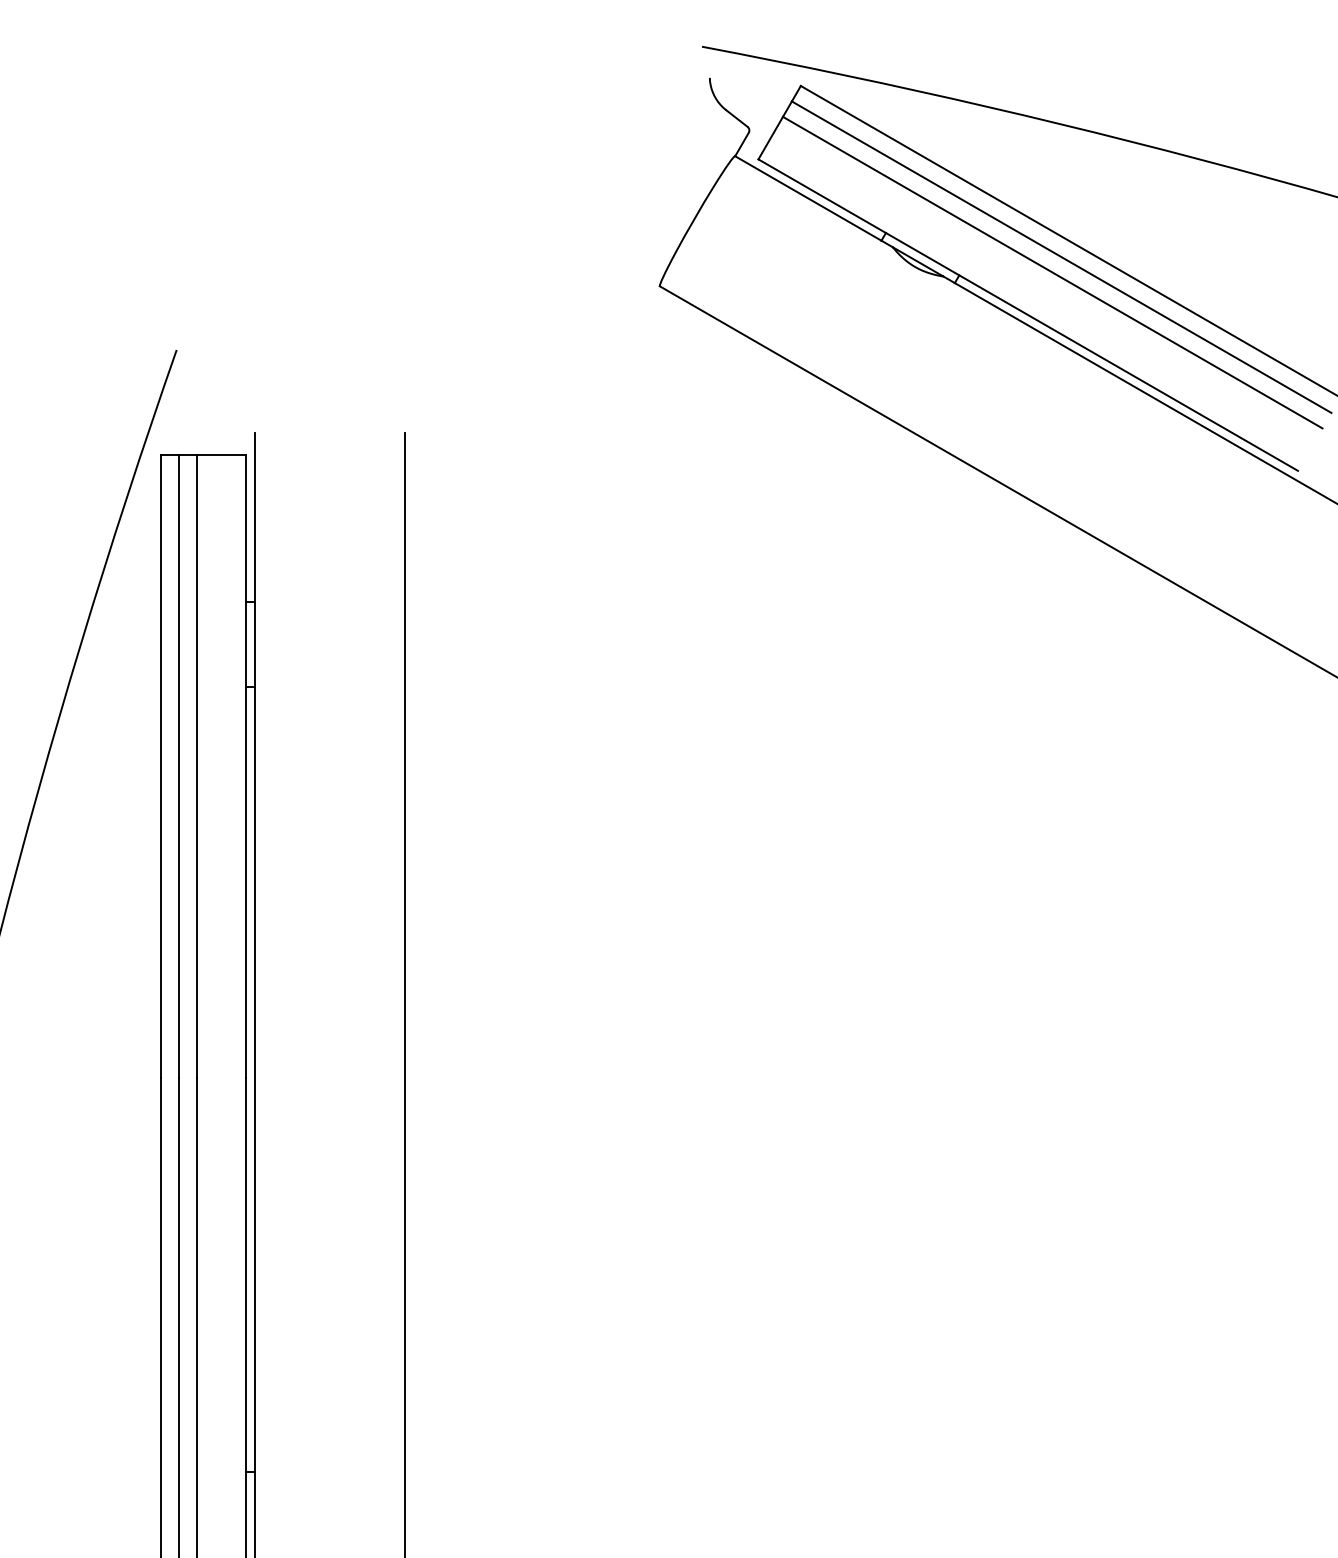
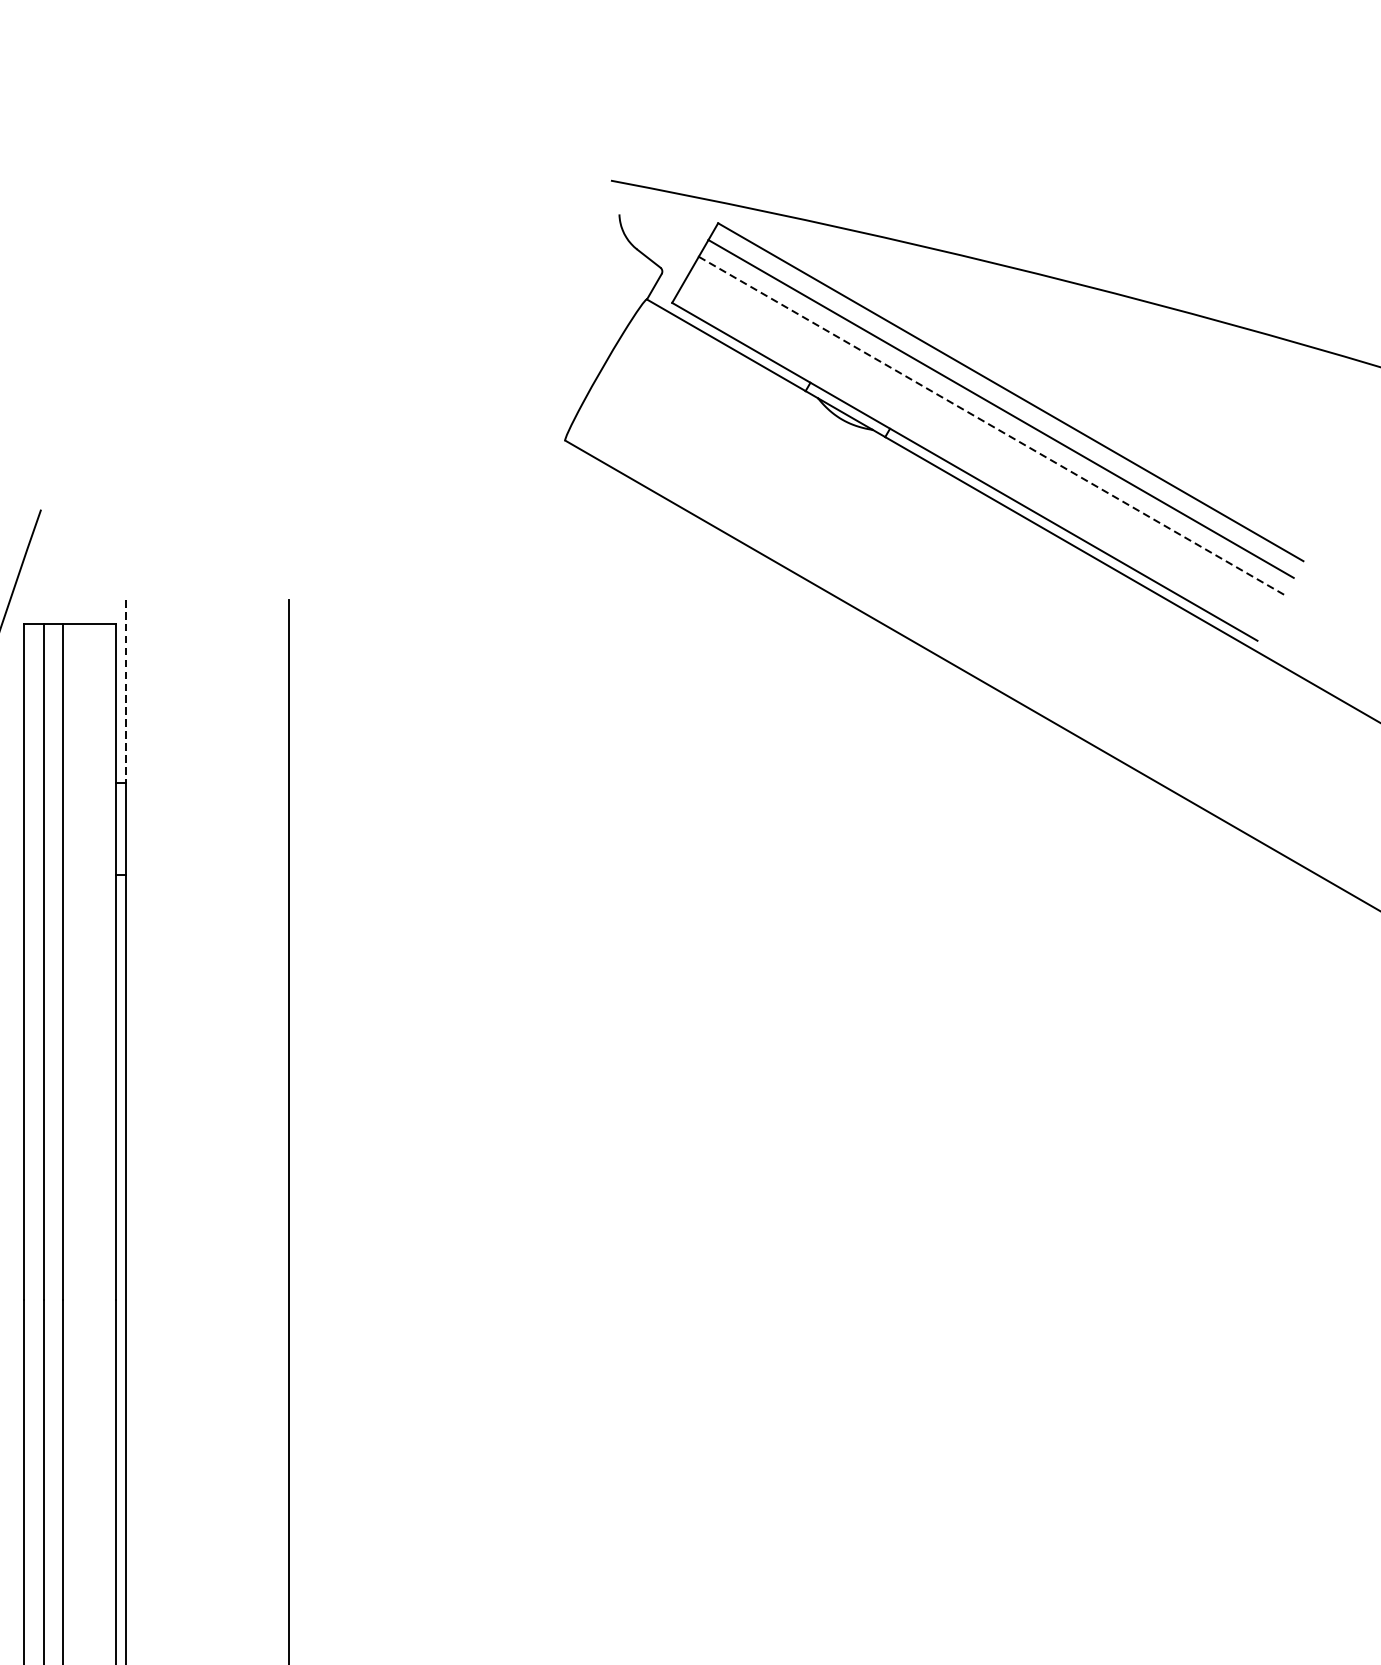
line: (1052, 272) -> (991, 425), solid -> dashed
line: (254, 517) -> (125, 691), solid -> dashed

